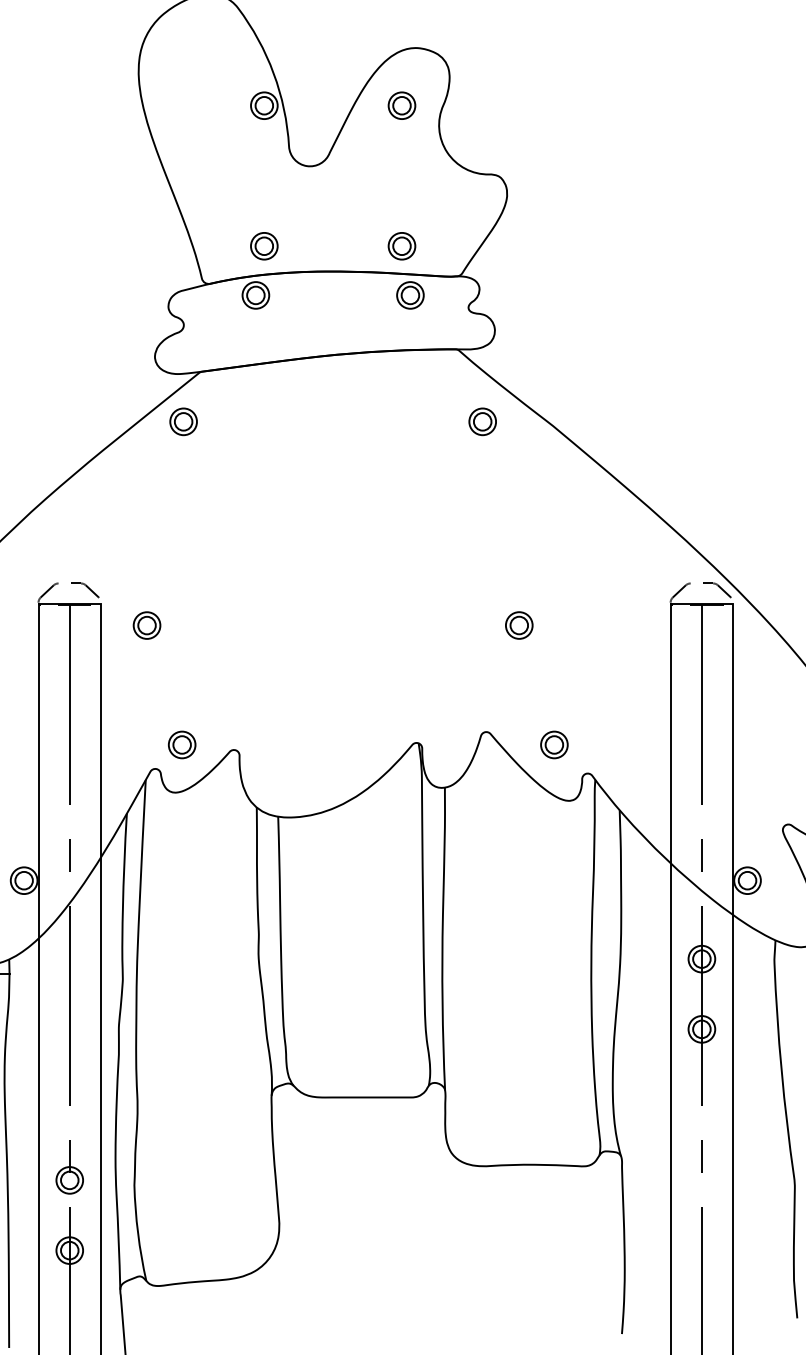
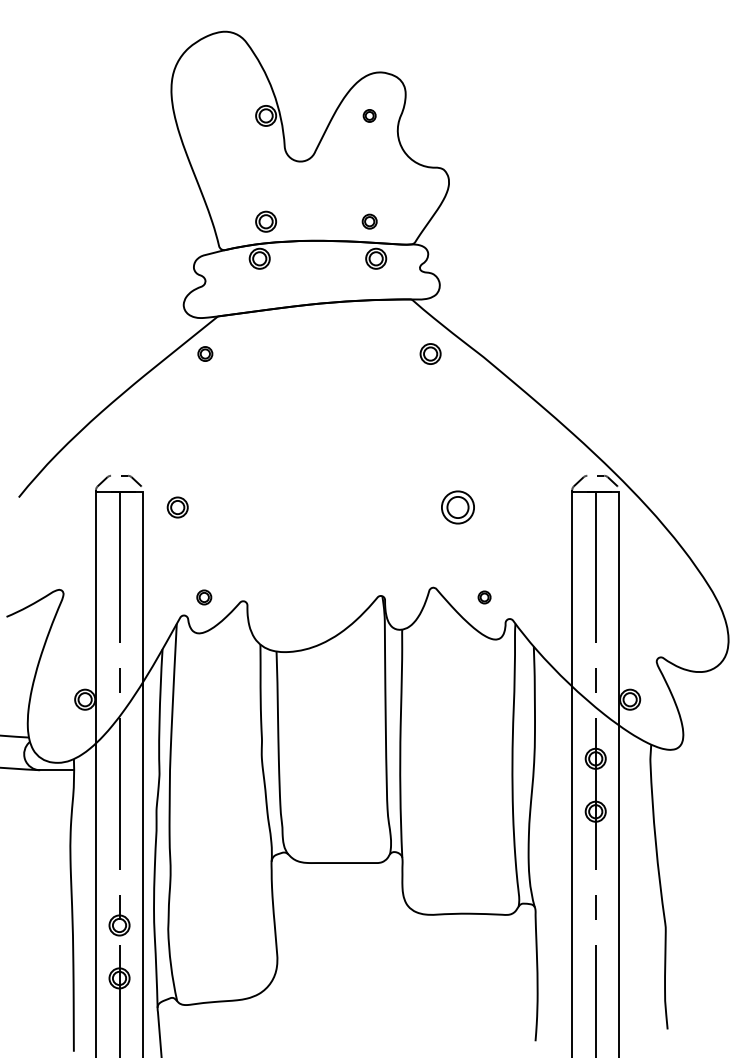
part: (401, 105) -> (369, 115), size x0.6
part: (401, 245) -> (369, 221), size x0.7
part: (183, 421) -> (205, 353), size x0.7
part: (519, 625) -> (458, 507), size x1.6
part: (182, 744) -> (204, 597), size x0.7
part: (554, 744) -> (484, 597), size x0.6

